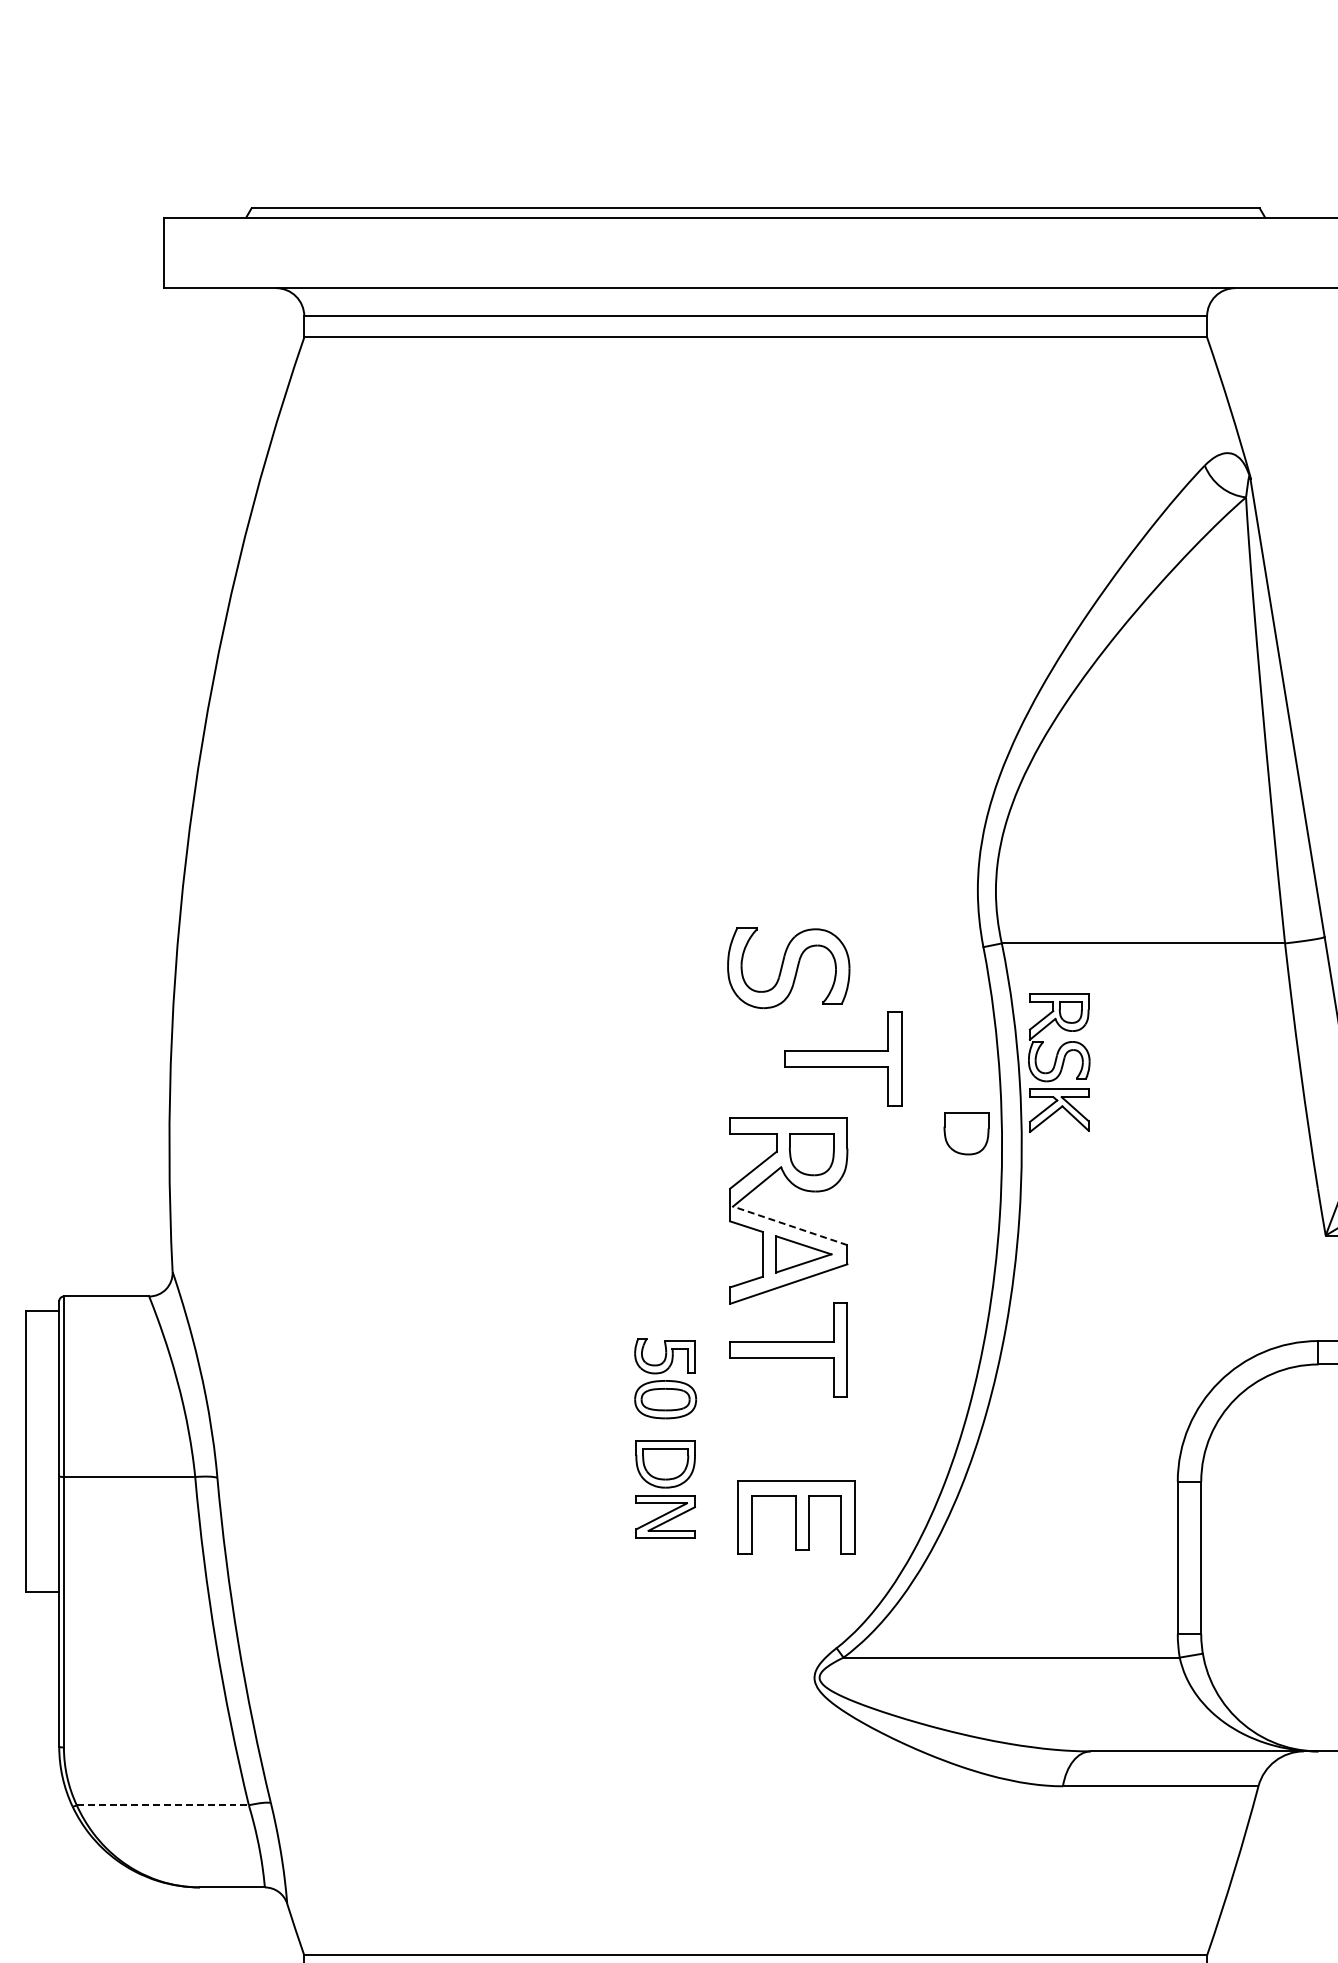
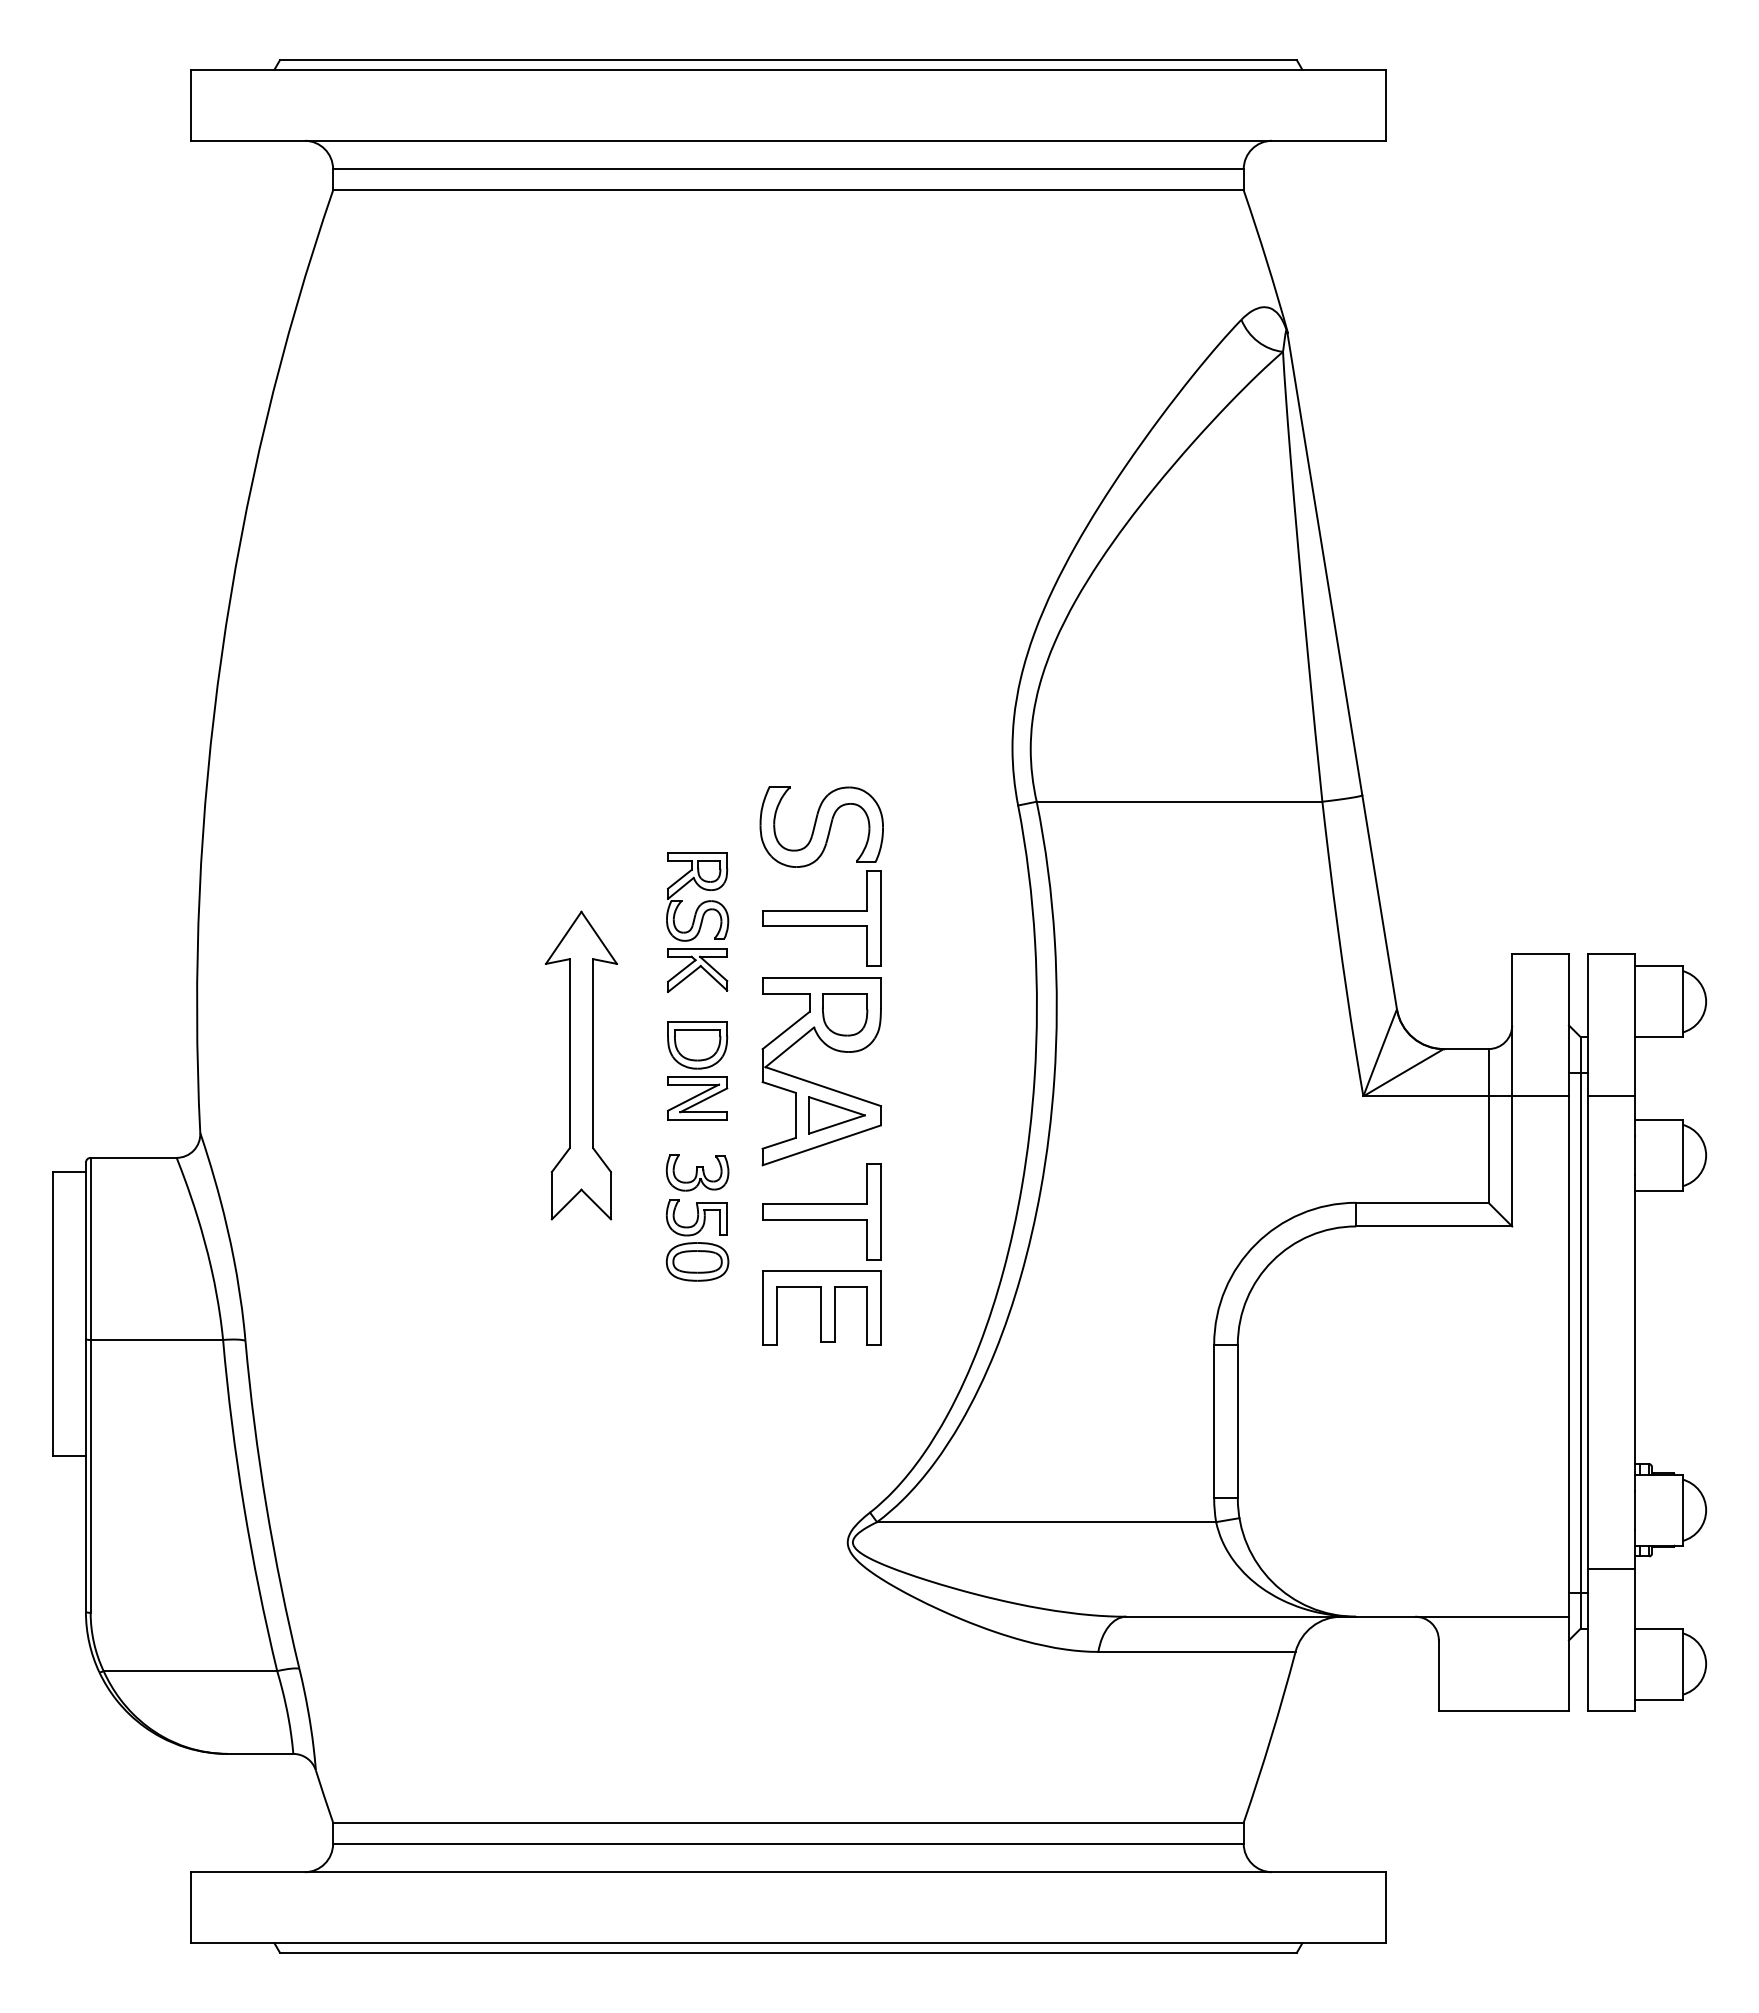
part: (843, 1059) -> (821, 918), moved
part: (1059, 1063) -> (697, 922), moved
part: (966, 1133) -> (1001, 993), removed
part: (550, 1204) -> (581, 1065), added
line: (790, 1225) -> (823, 1086), dashed -> solid
part: (665, 1310) -> (697, 1172), added
part: (665, 1489) -> (697, 1070), moved
part: (796, 1516) -> (821, 1307), moved
line: (162, 1805) -> (190, 1671), dashed -> solid

